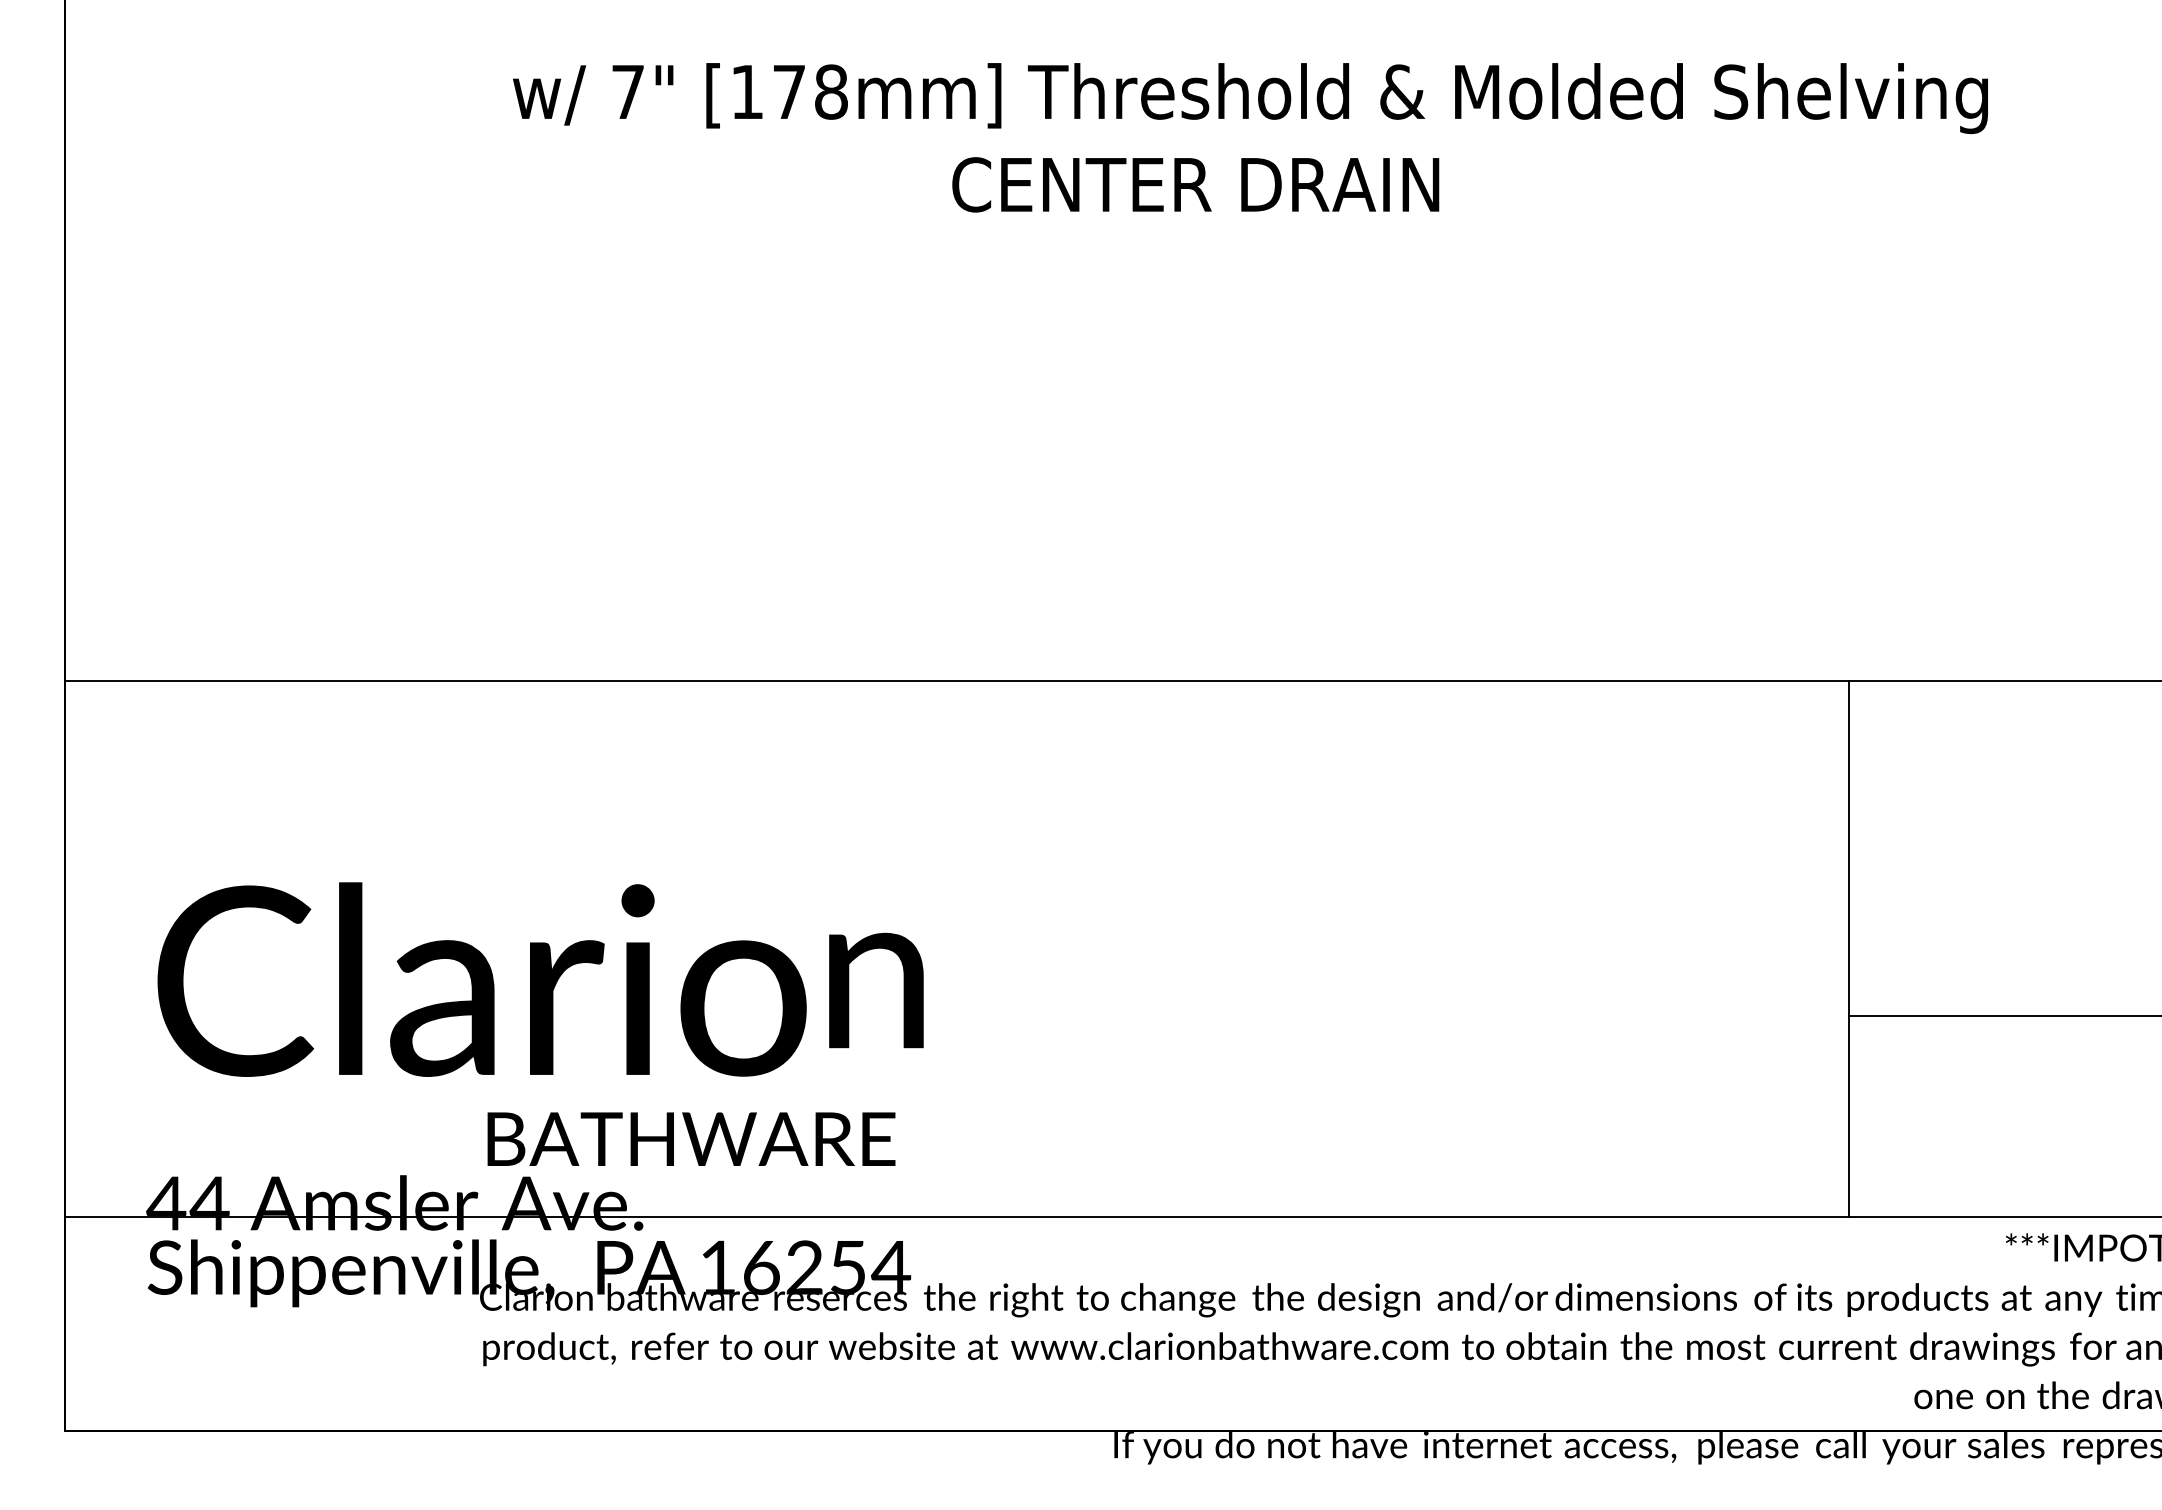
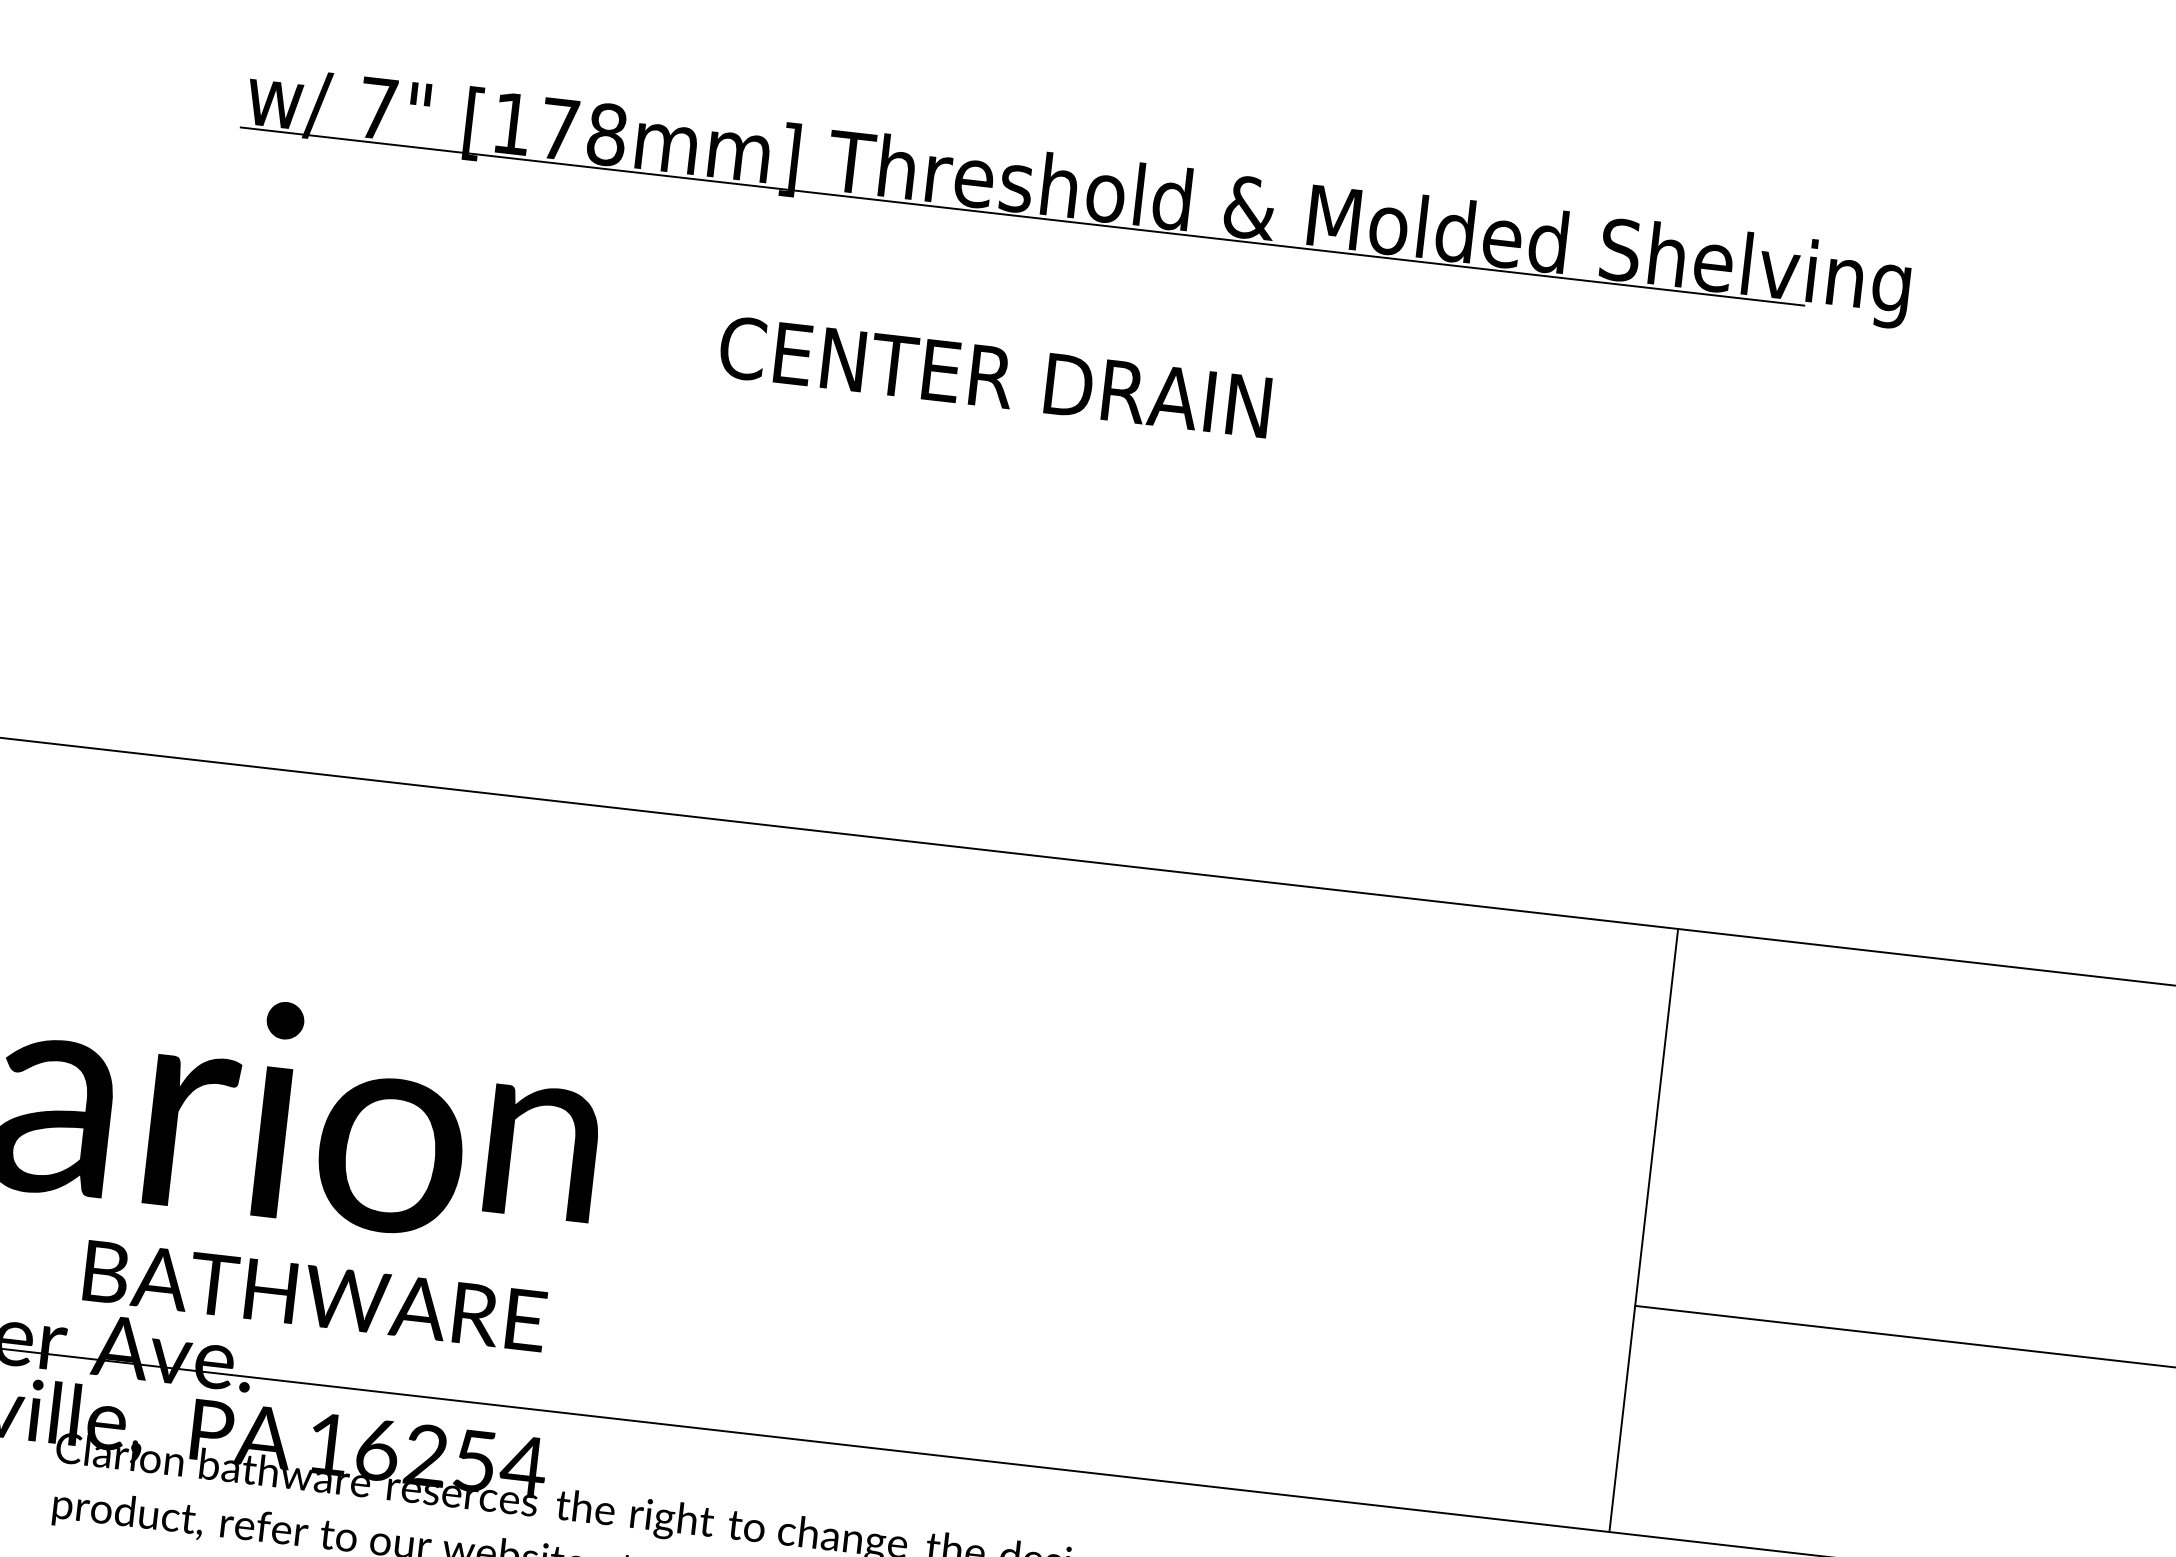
line: (1203, 122) -> (1022, 216), added
text: (1195, 184) -> (994, 376), moved

